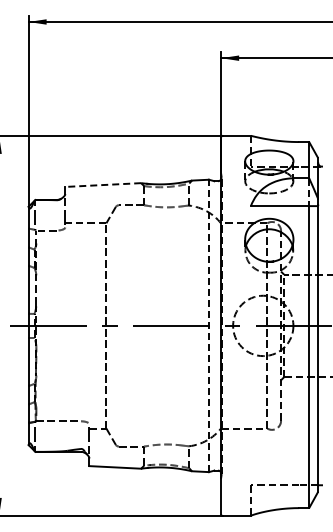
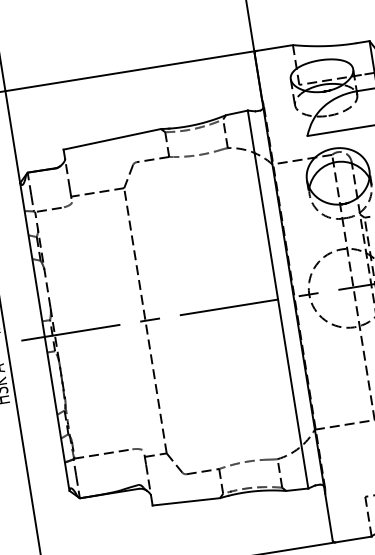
line: (103, 185) -> (112, 139), dashed -> solid
line: (208, 325) -> (277, 299), dashed -> solid

